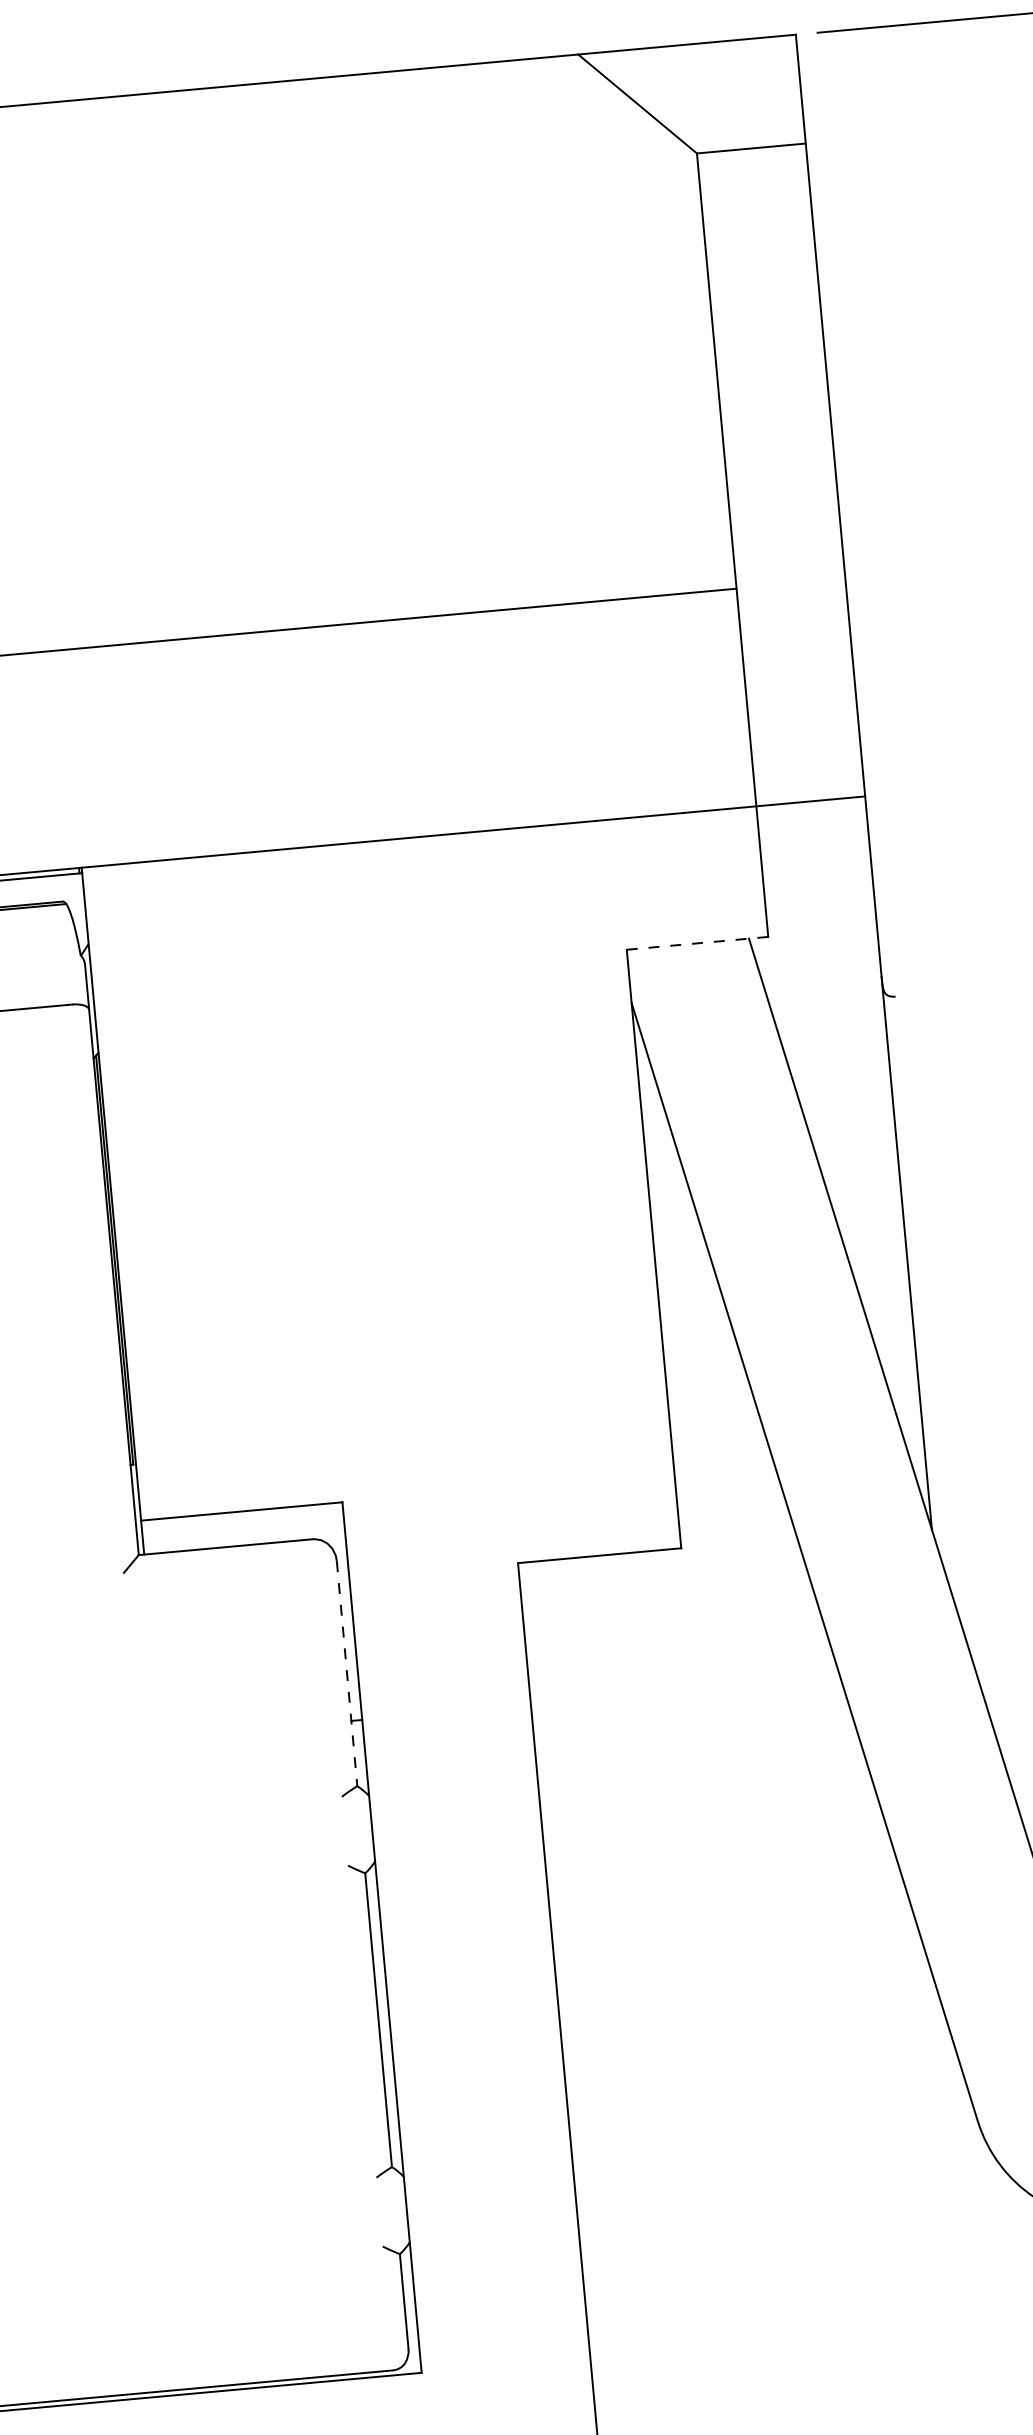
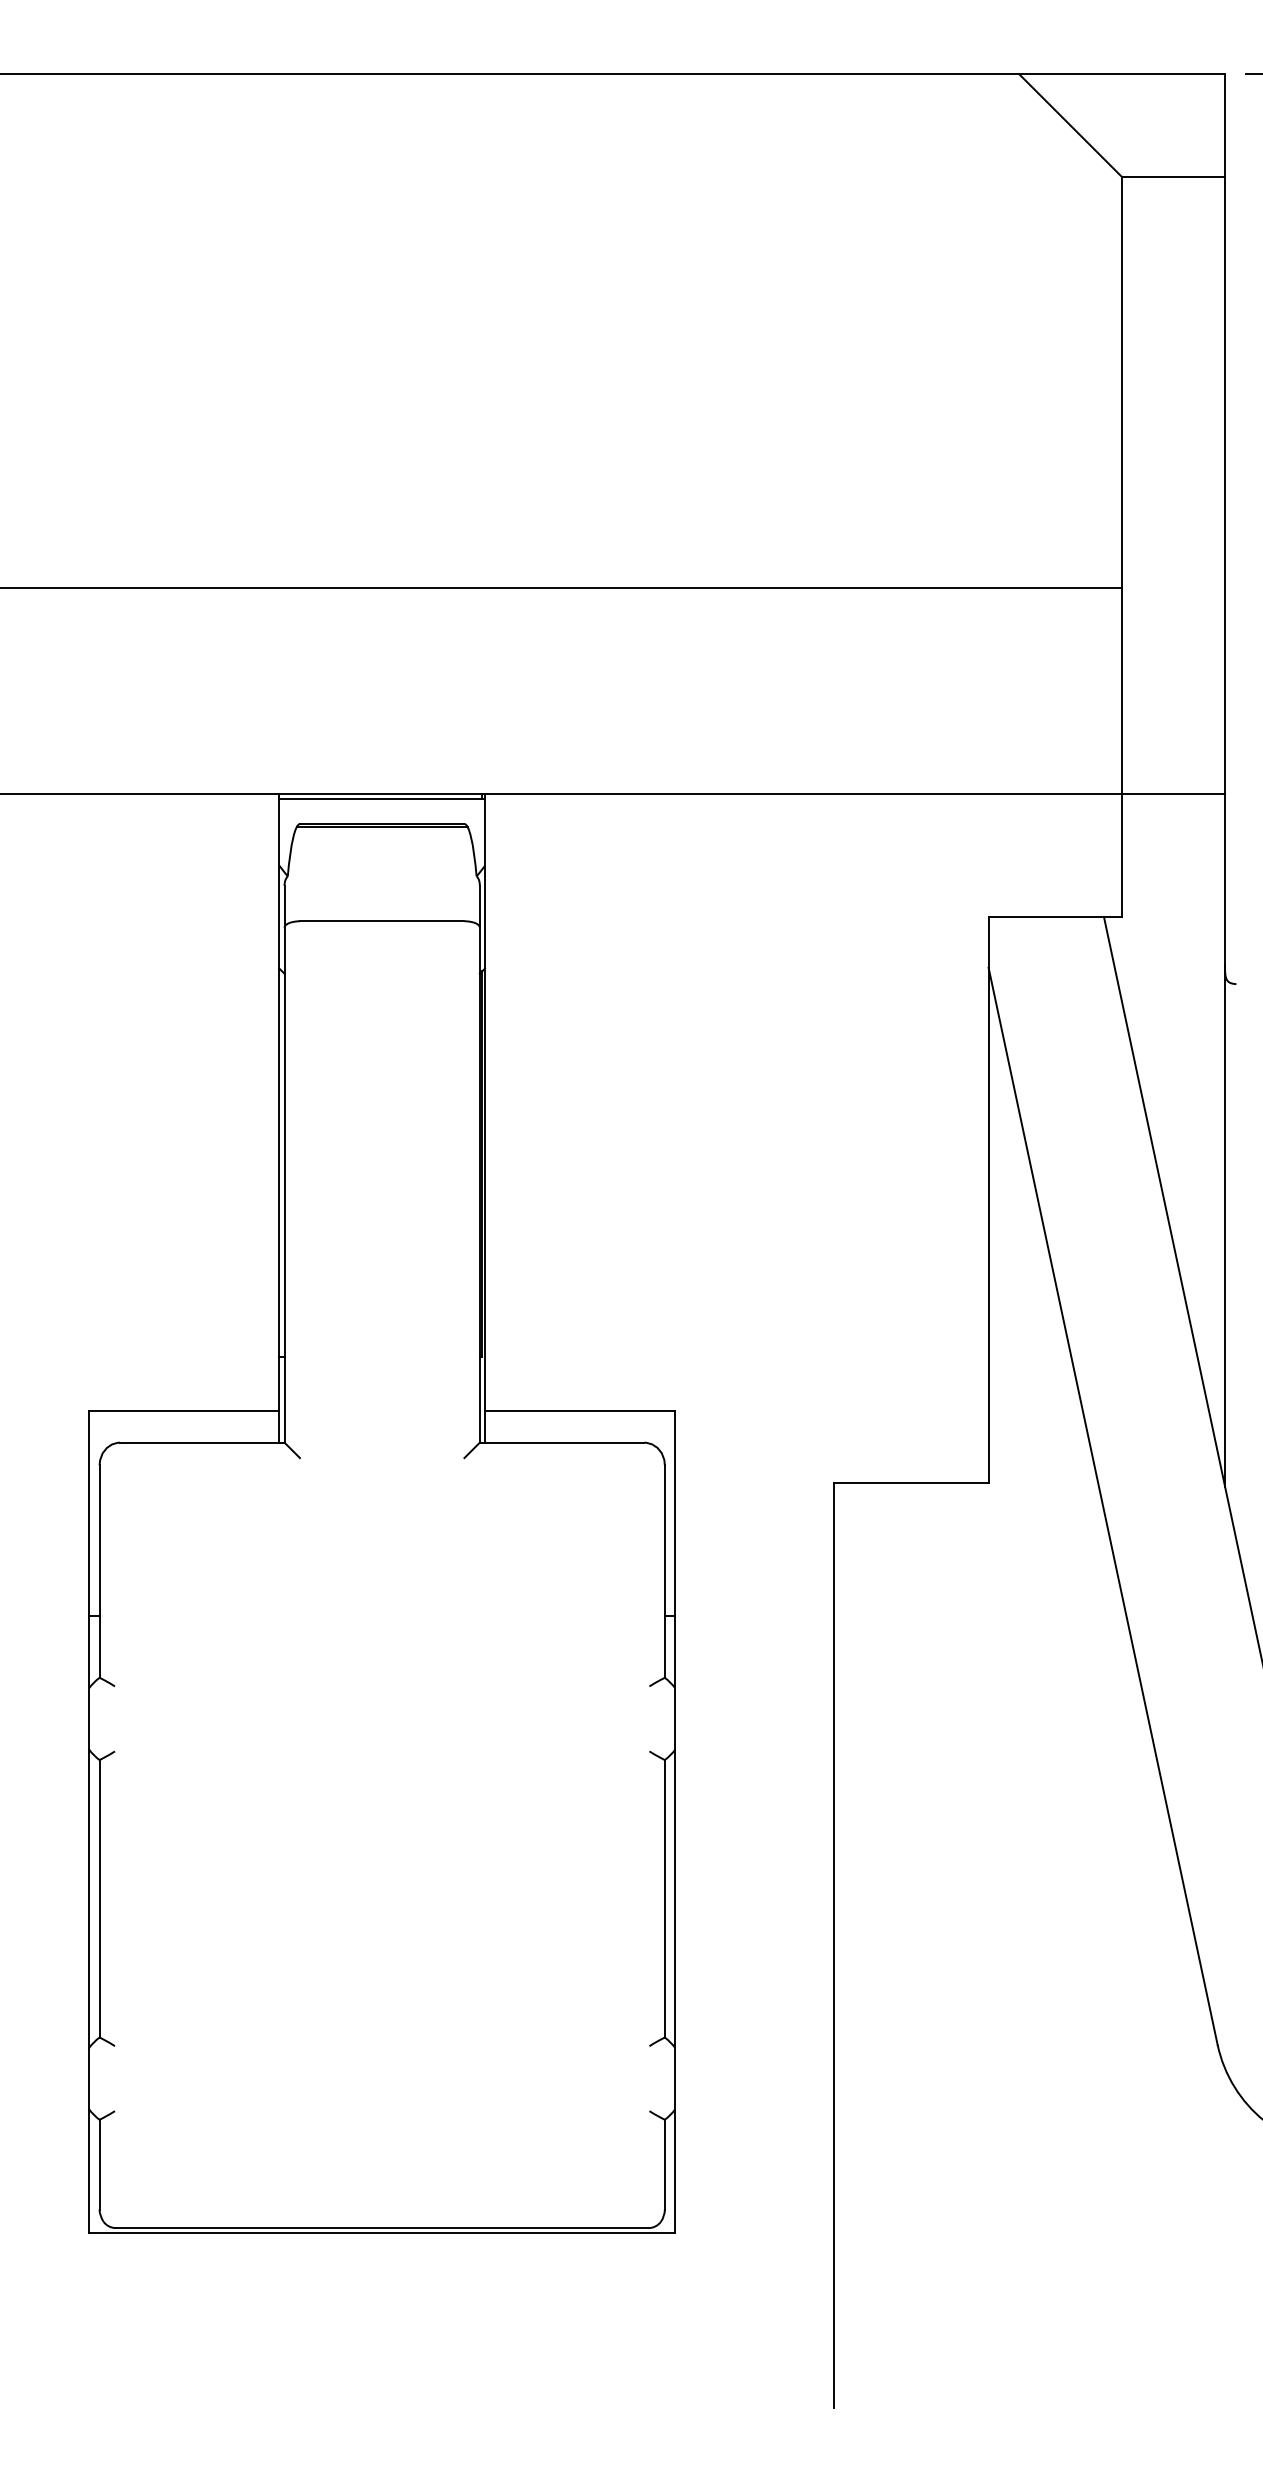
line: (697, 943) -> (1055, 917), dashed -> solid
line: (346, 1674) -> (664, 1572), dashed -> solid

